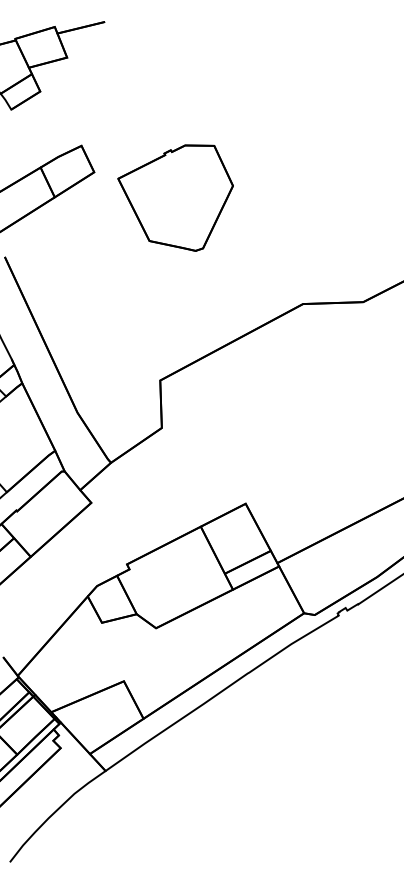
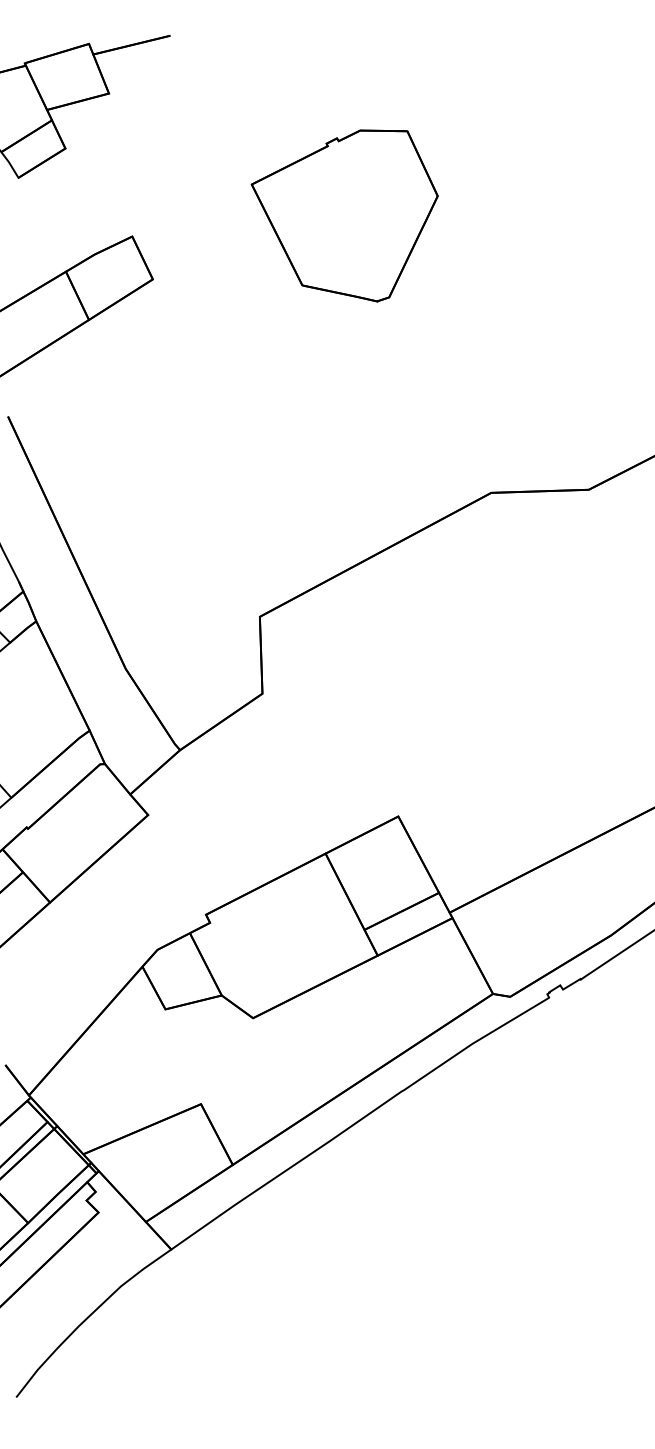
part: (175, 197) -> (344, 214), moved

